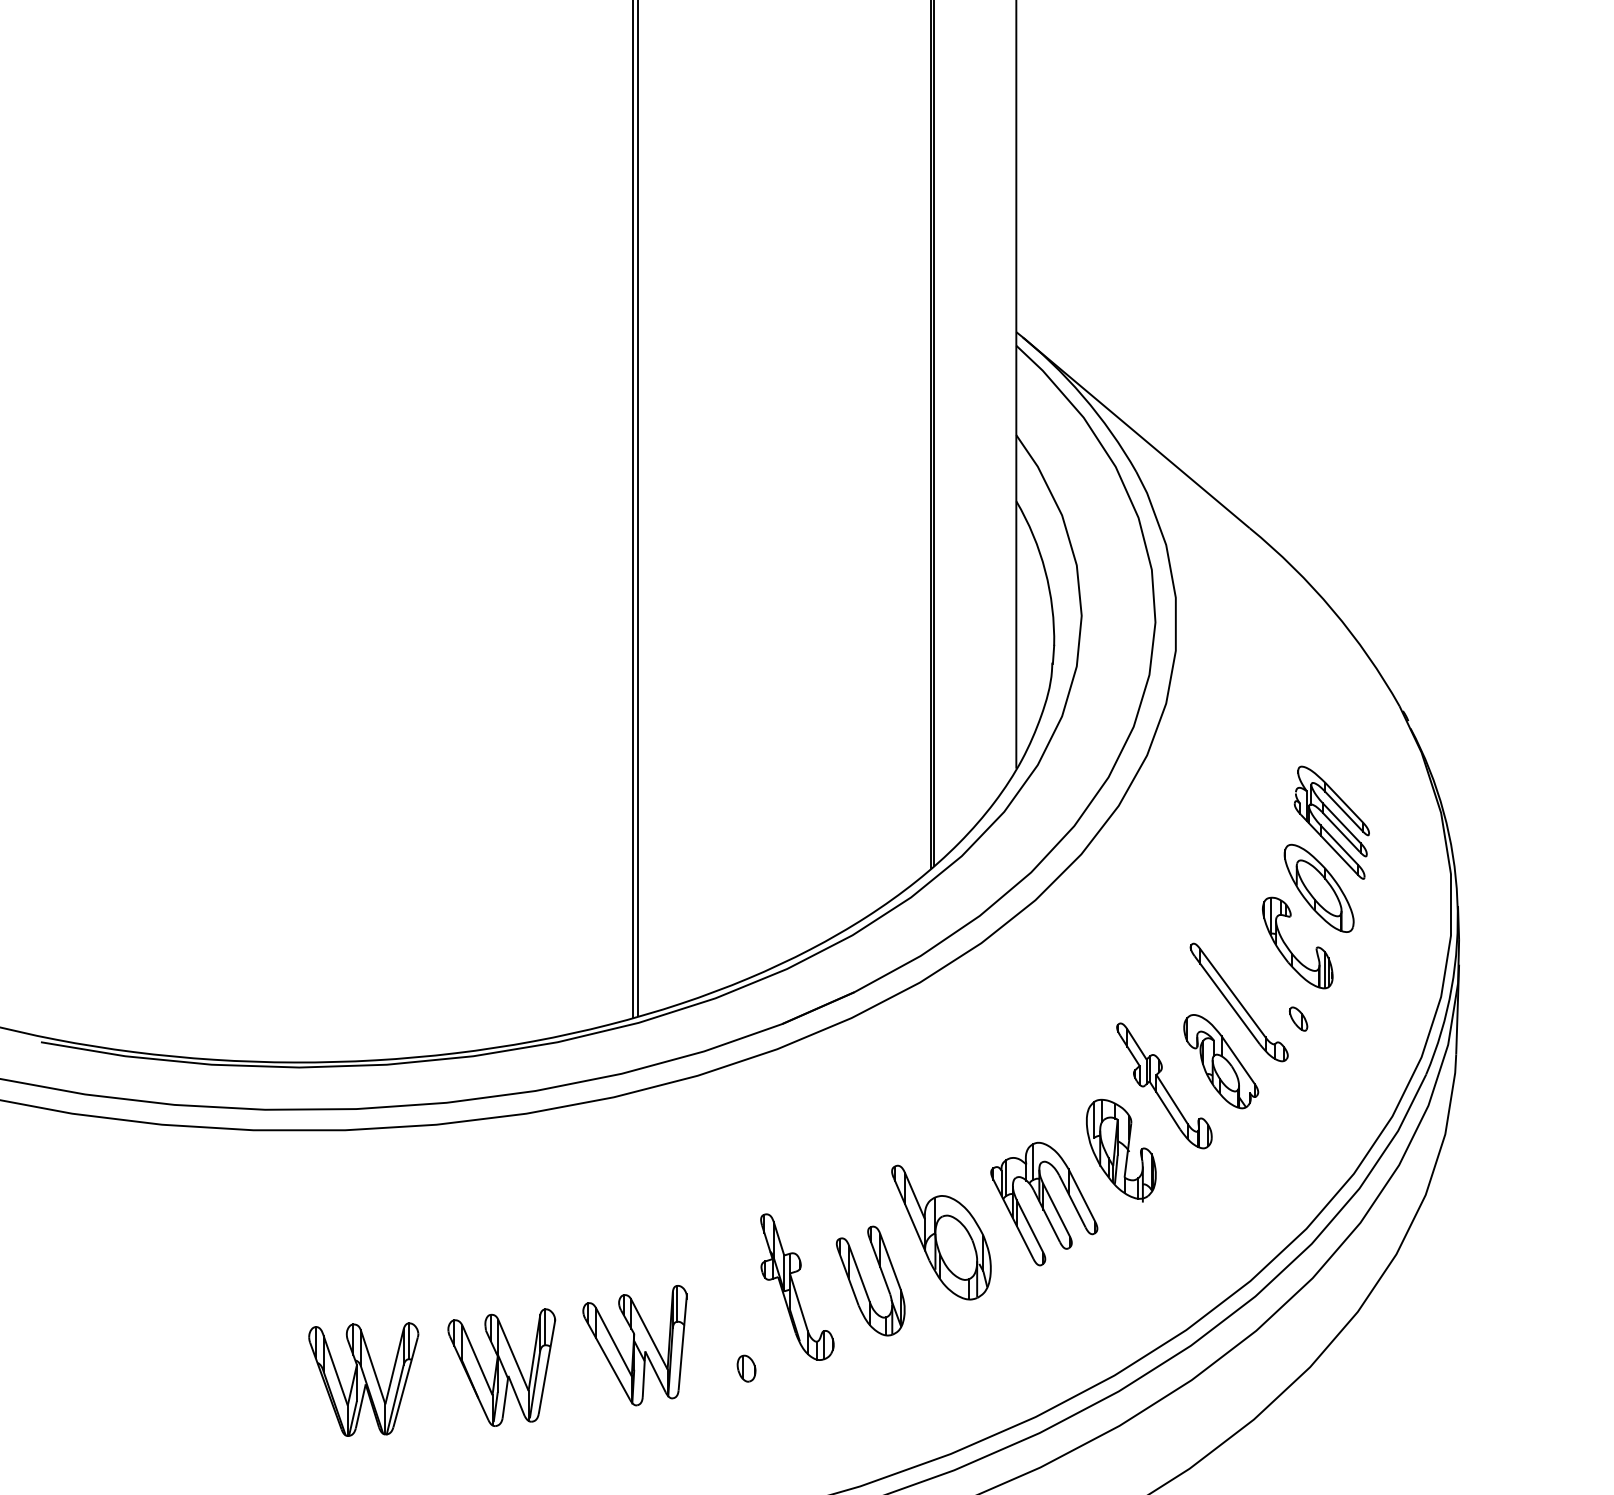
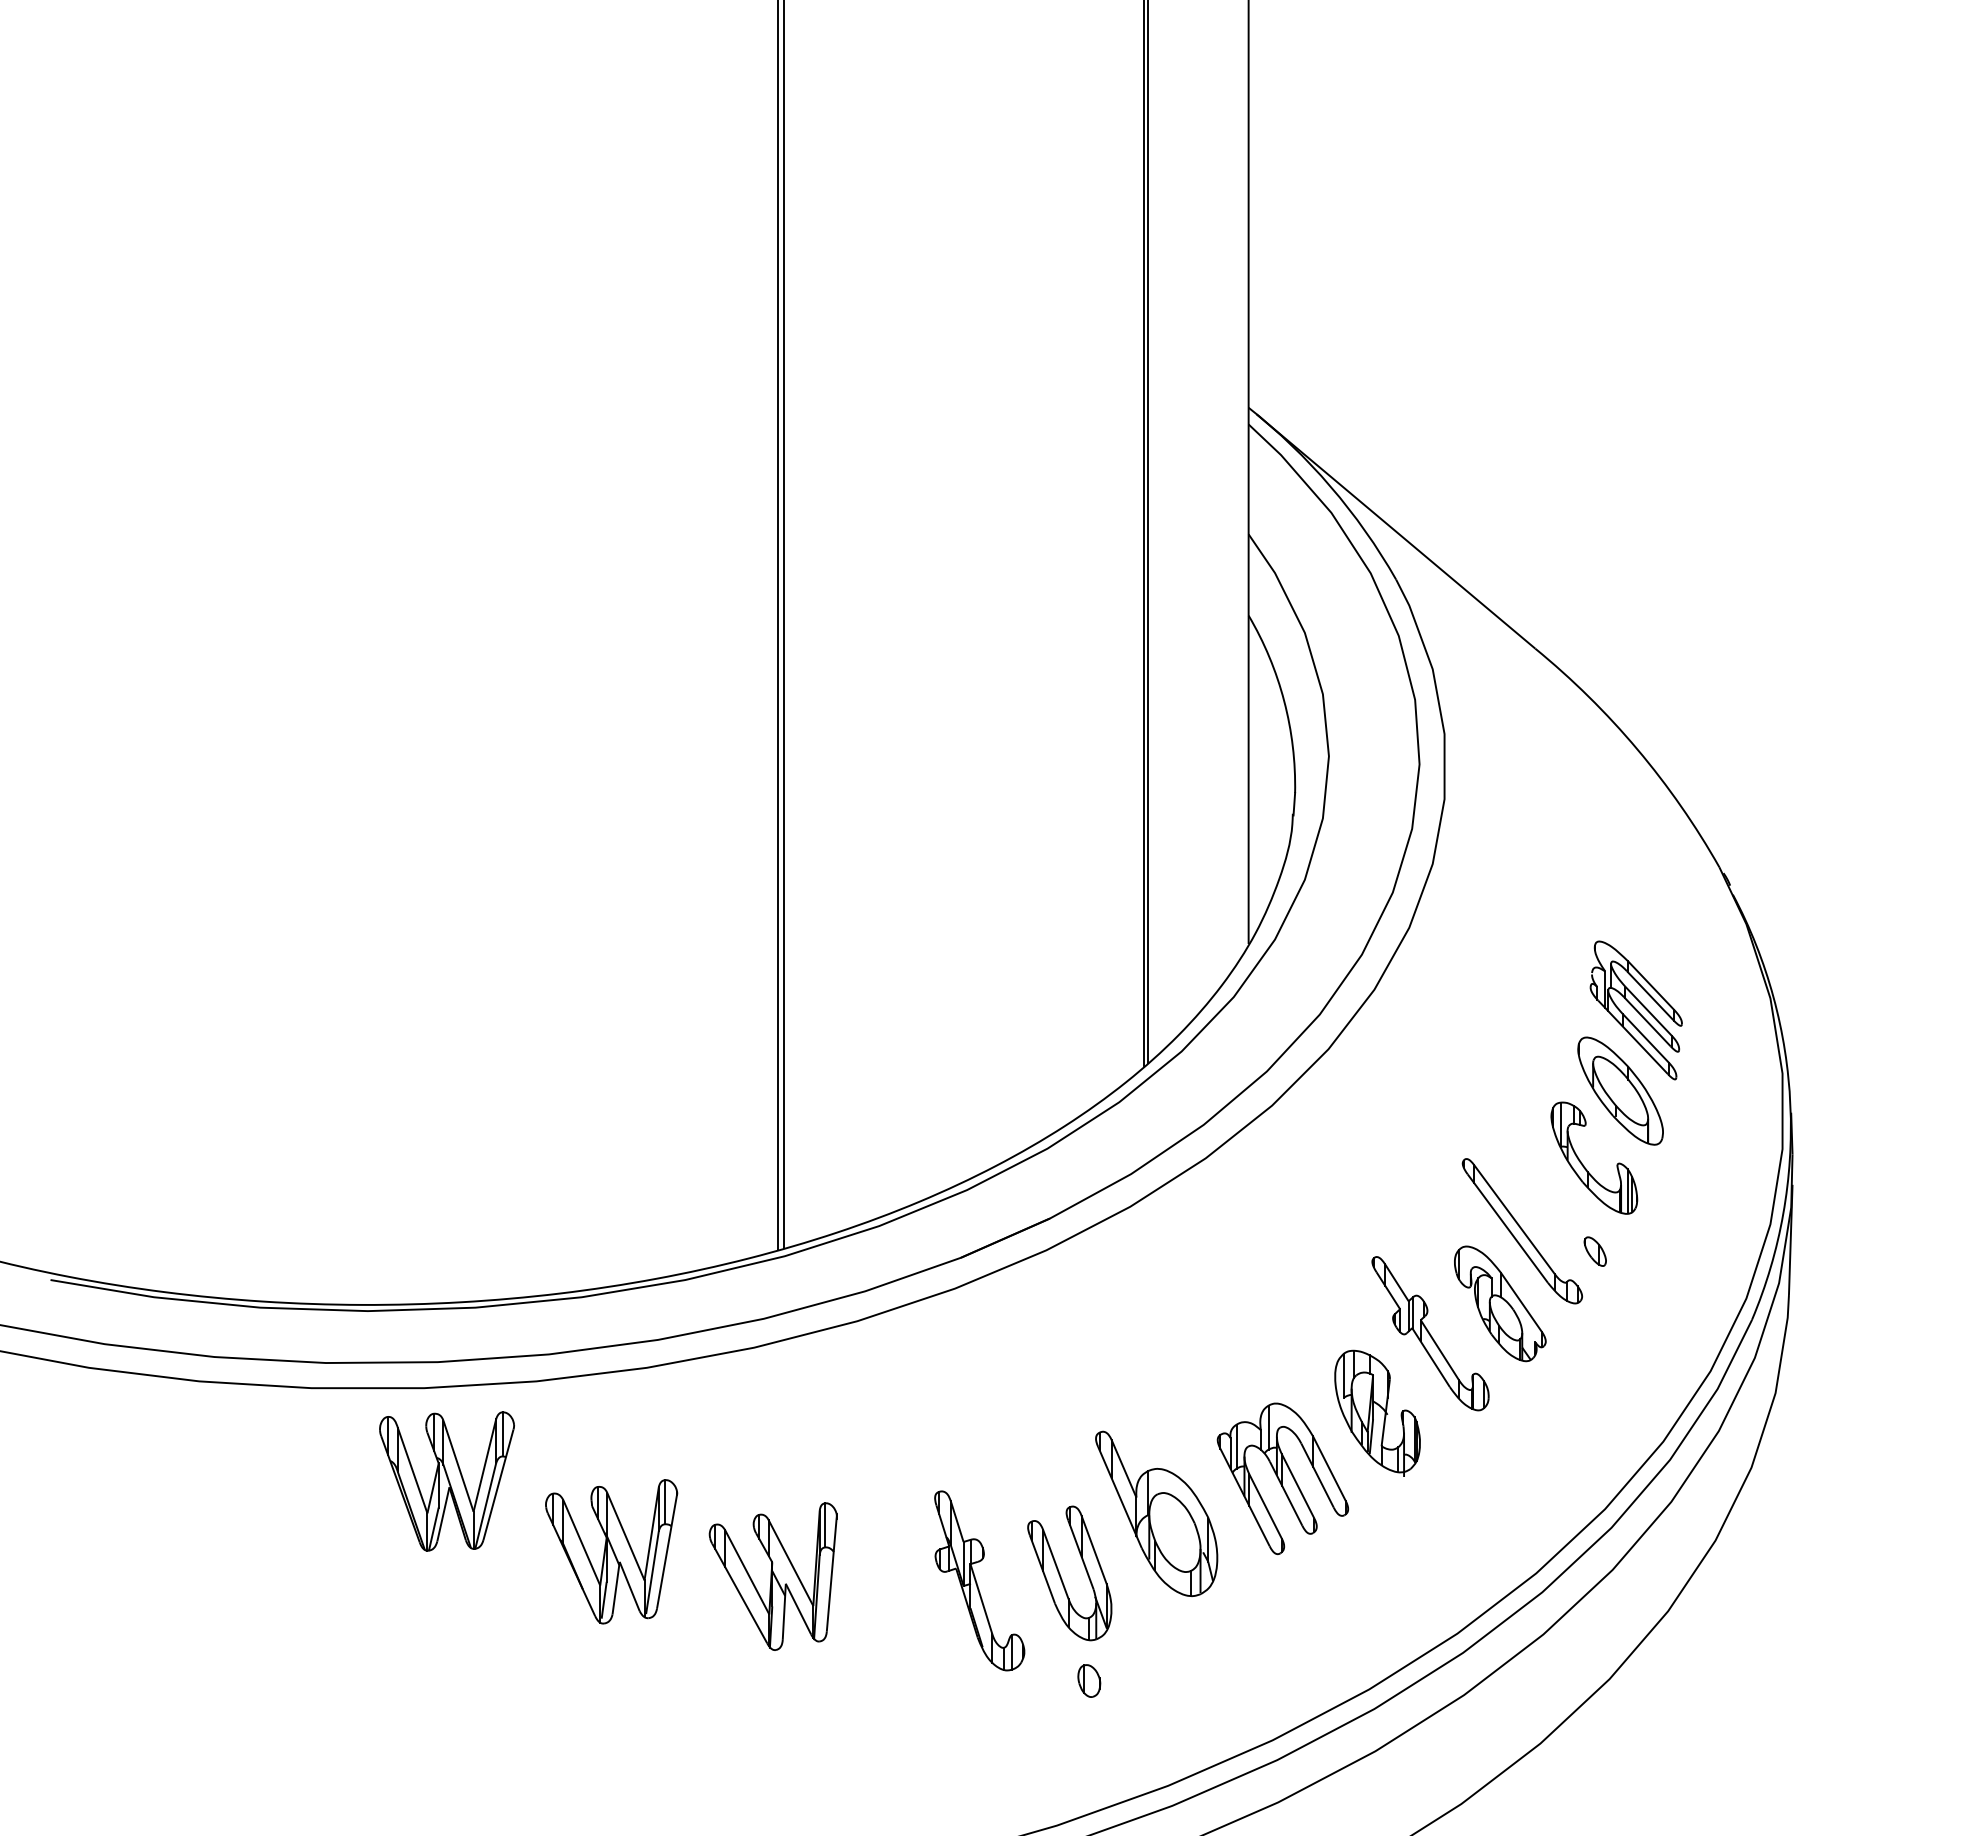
part: (634, 1345) -> (772, 1576), moved
part: (501, 1367) -> (611, 1551), moved
part: (746, 1368) -> (1089, 1680), moved
part: (363, 1379) -> (446, 1481), moved

